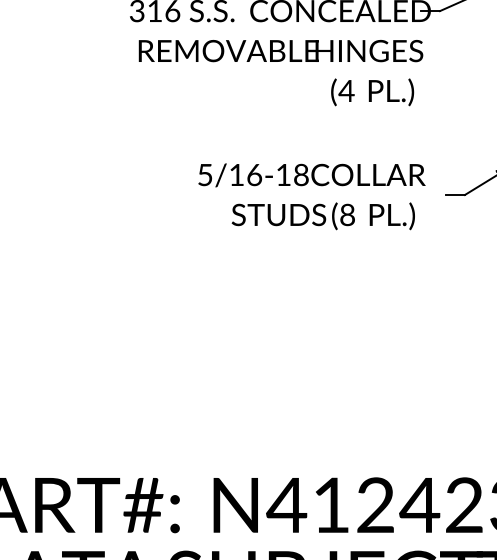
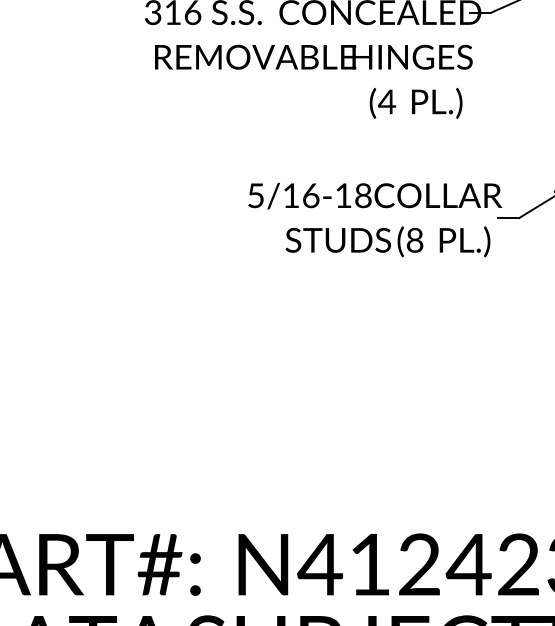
text: (311, 196) -> (374, 219), moved

